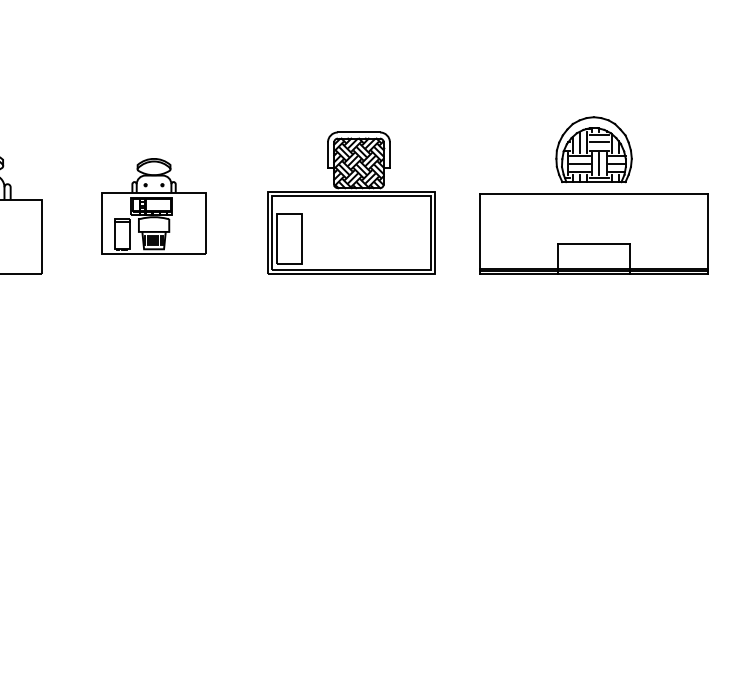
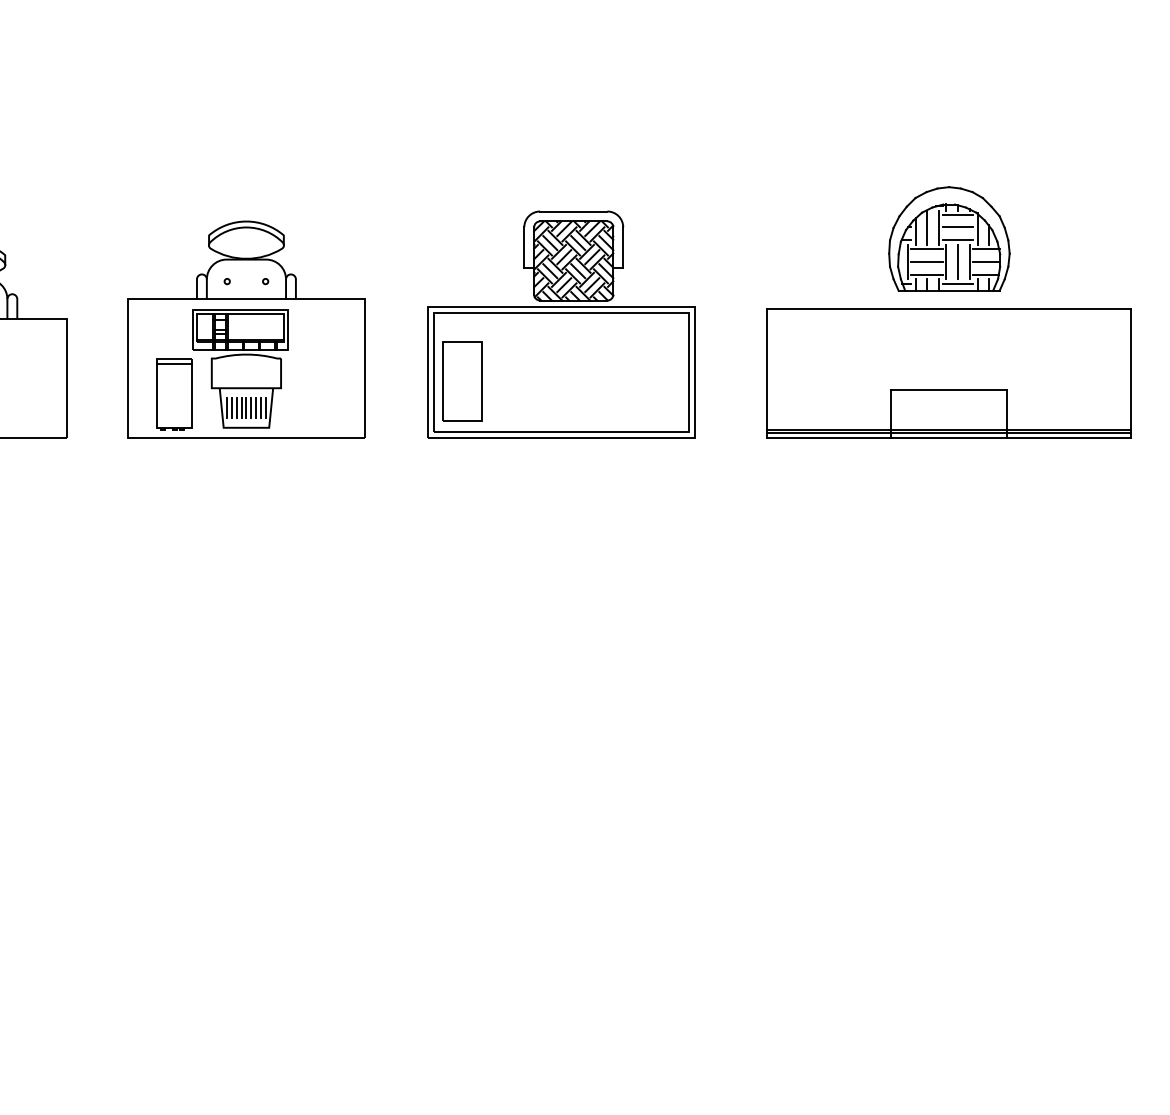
part: (153, 205) -> (245, 328), size x1.43

